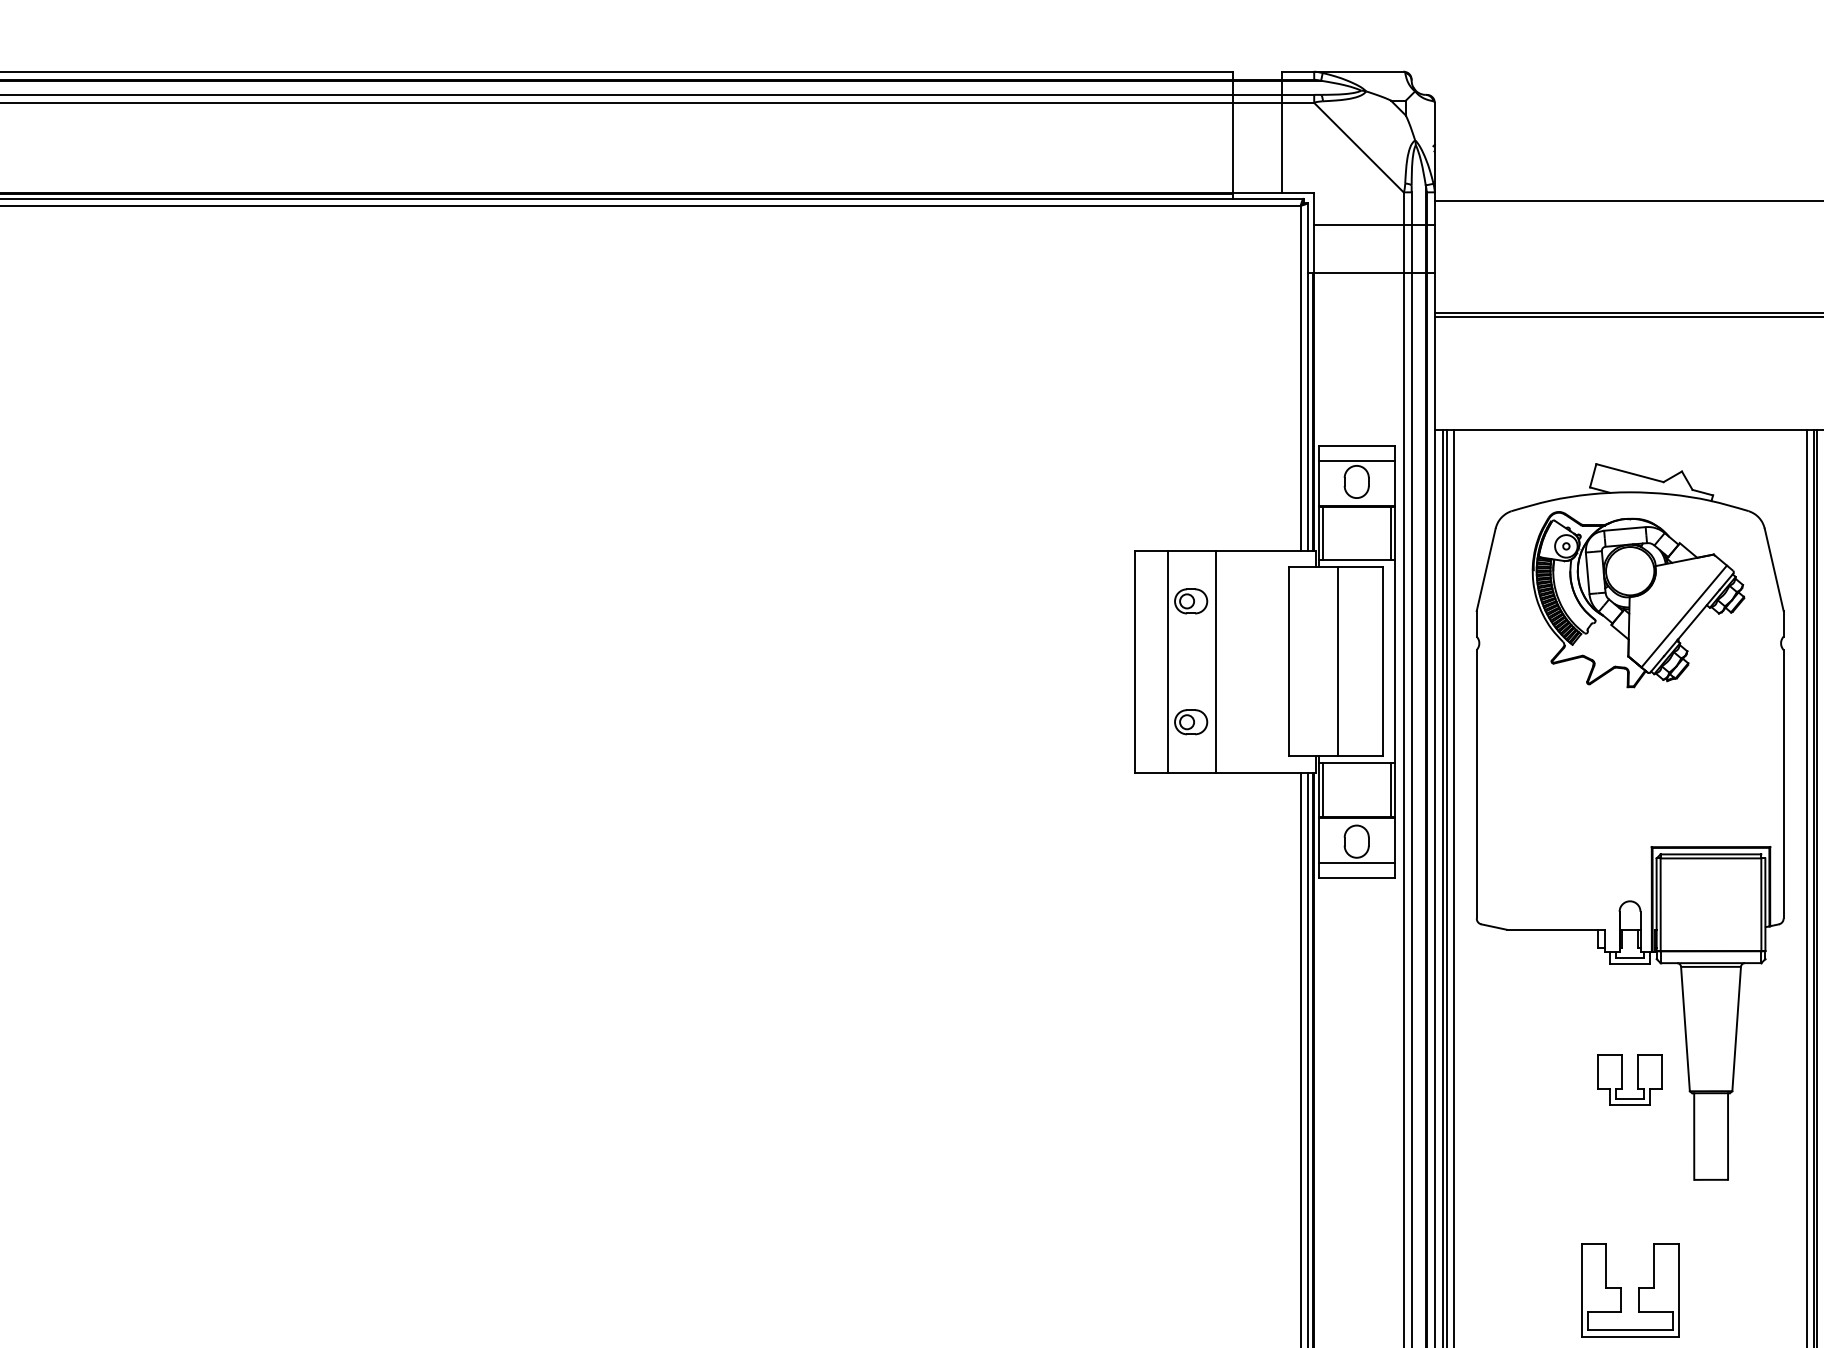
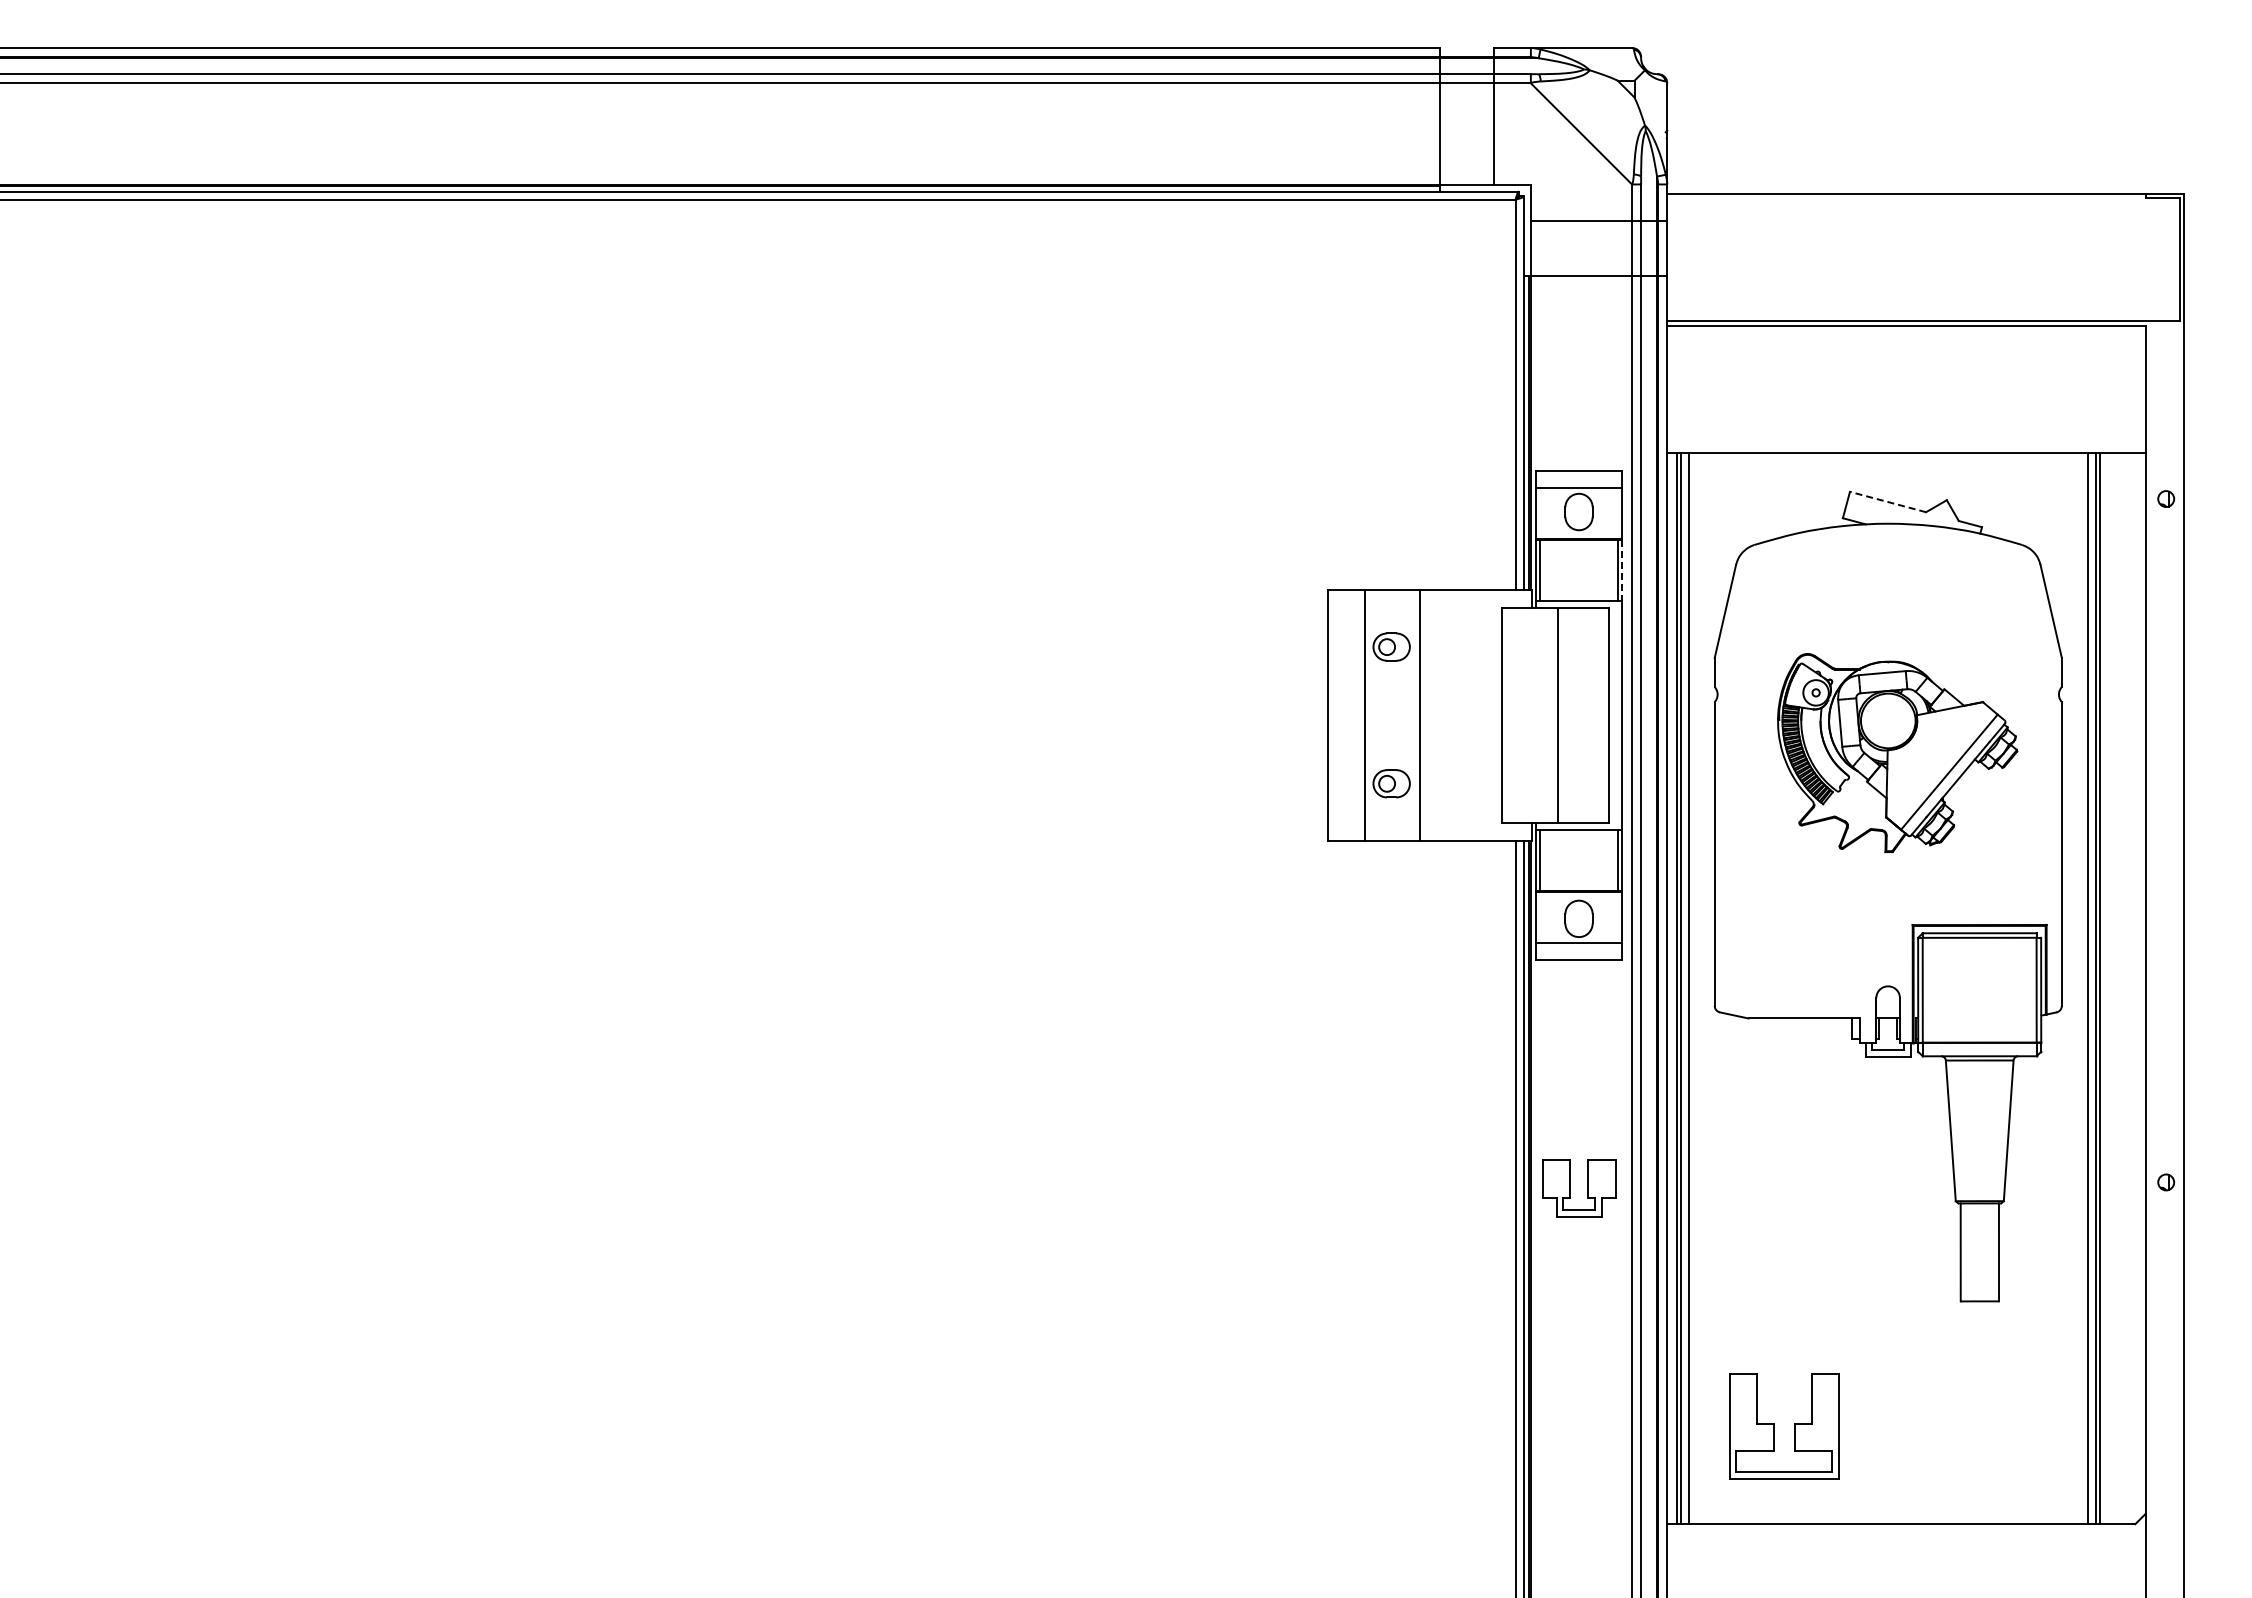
line: (1629, 472) -> (1887, 501), solid -> dashed
line: (1395, 533) -> (1622, 570), solid -> dashed
part: (1638, 599) -> (1897, 753), moved
part: (1637, 1080) -> (1587, 1188), moved
part: (1621, 1290) -> (1774, 1426), moved

